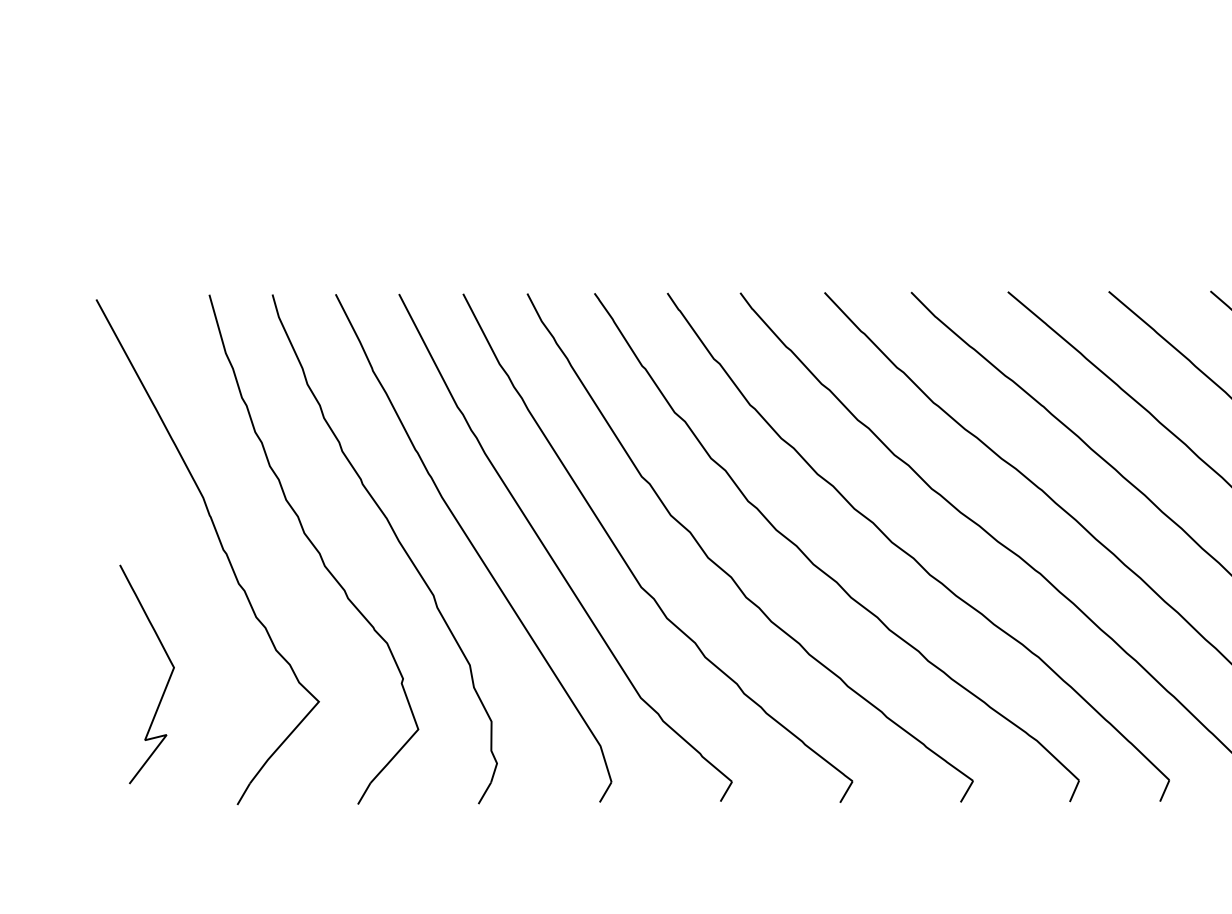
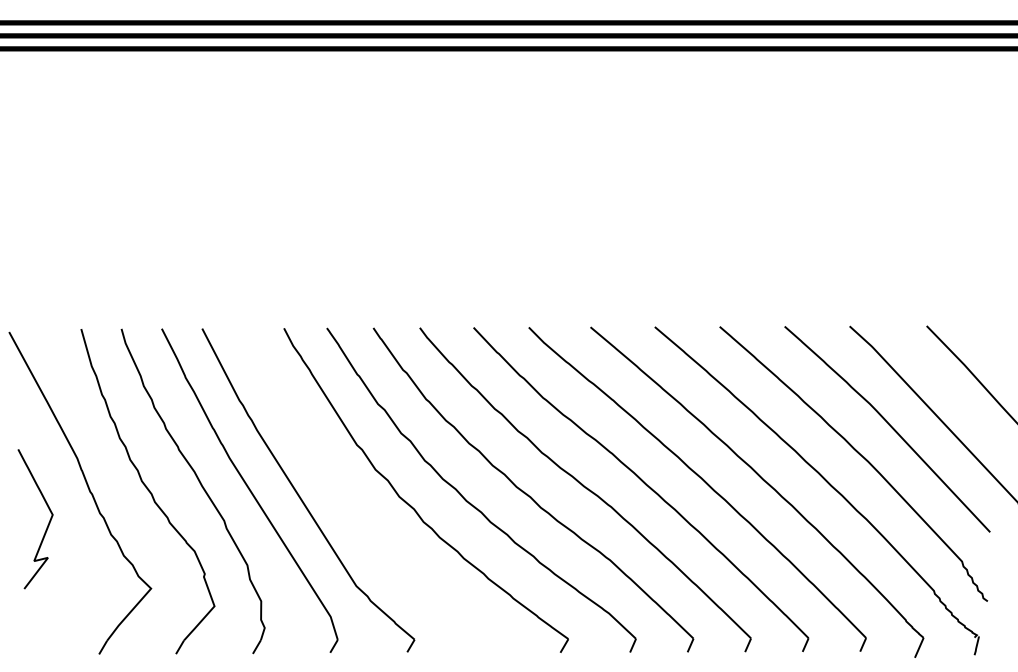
part: (628, 563) -> (348, 500), removed
curve: (165, 682) -> (47, 524), moved

